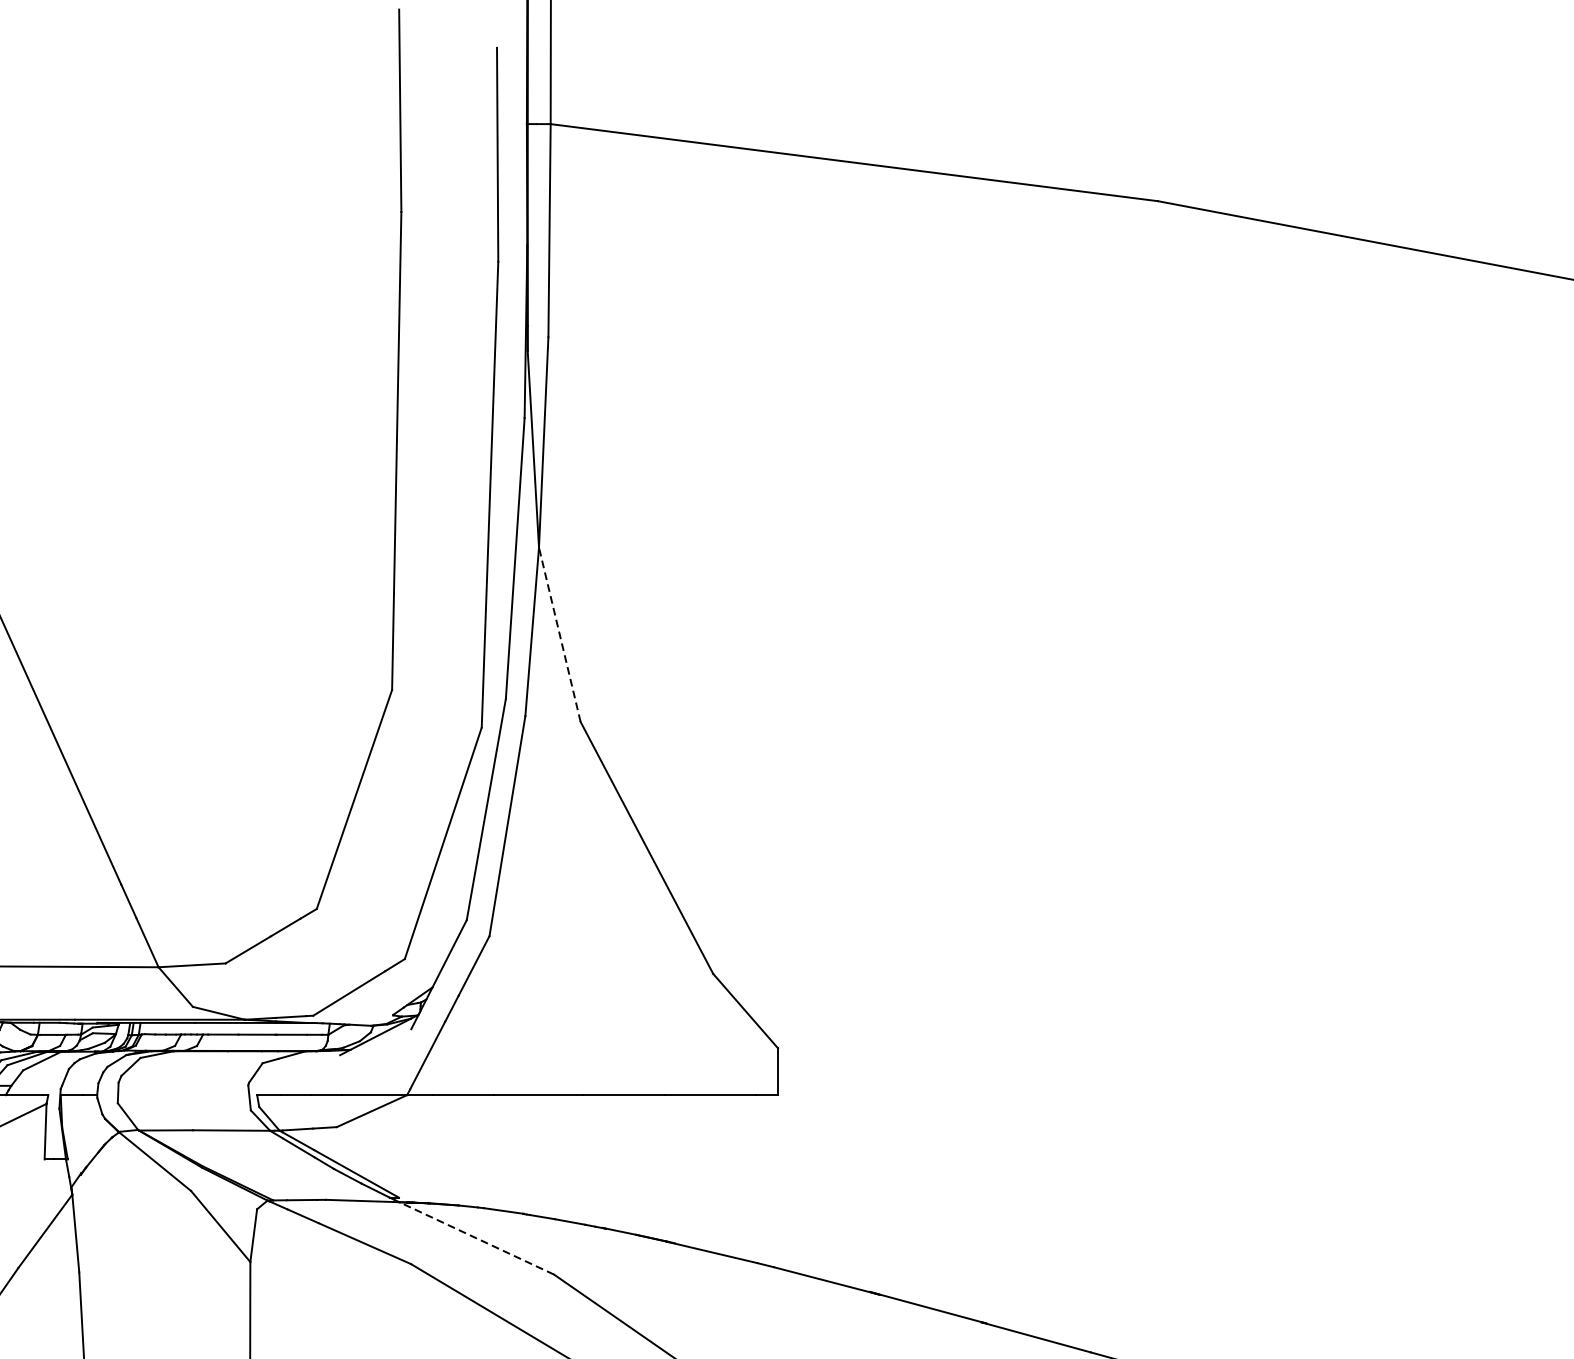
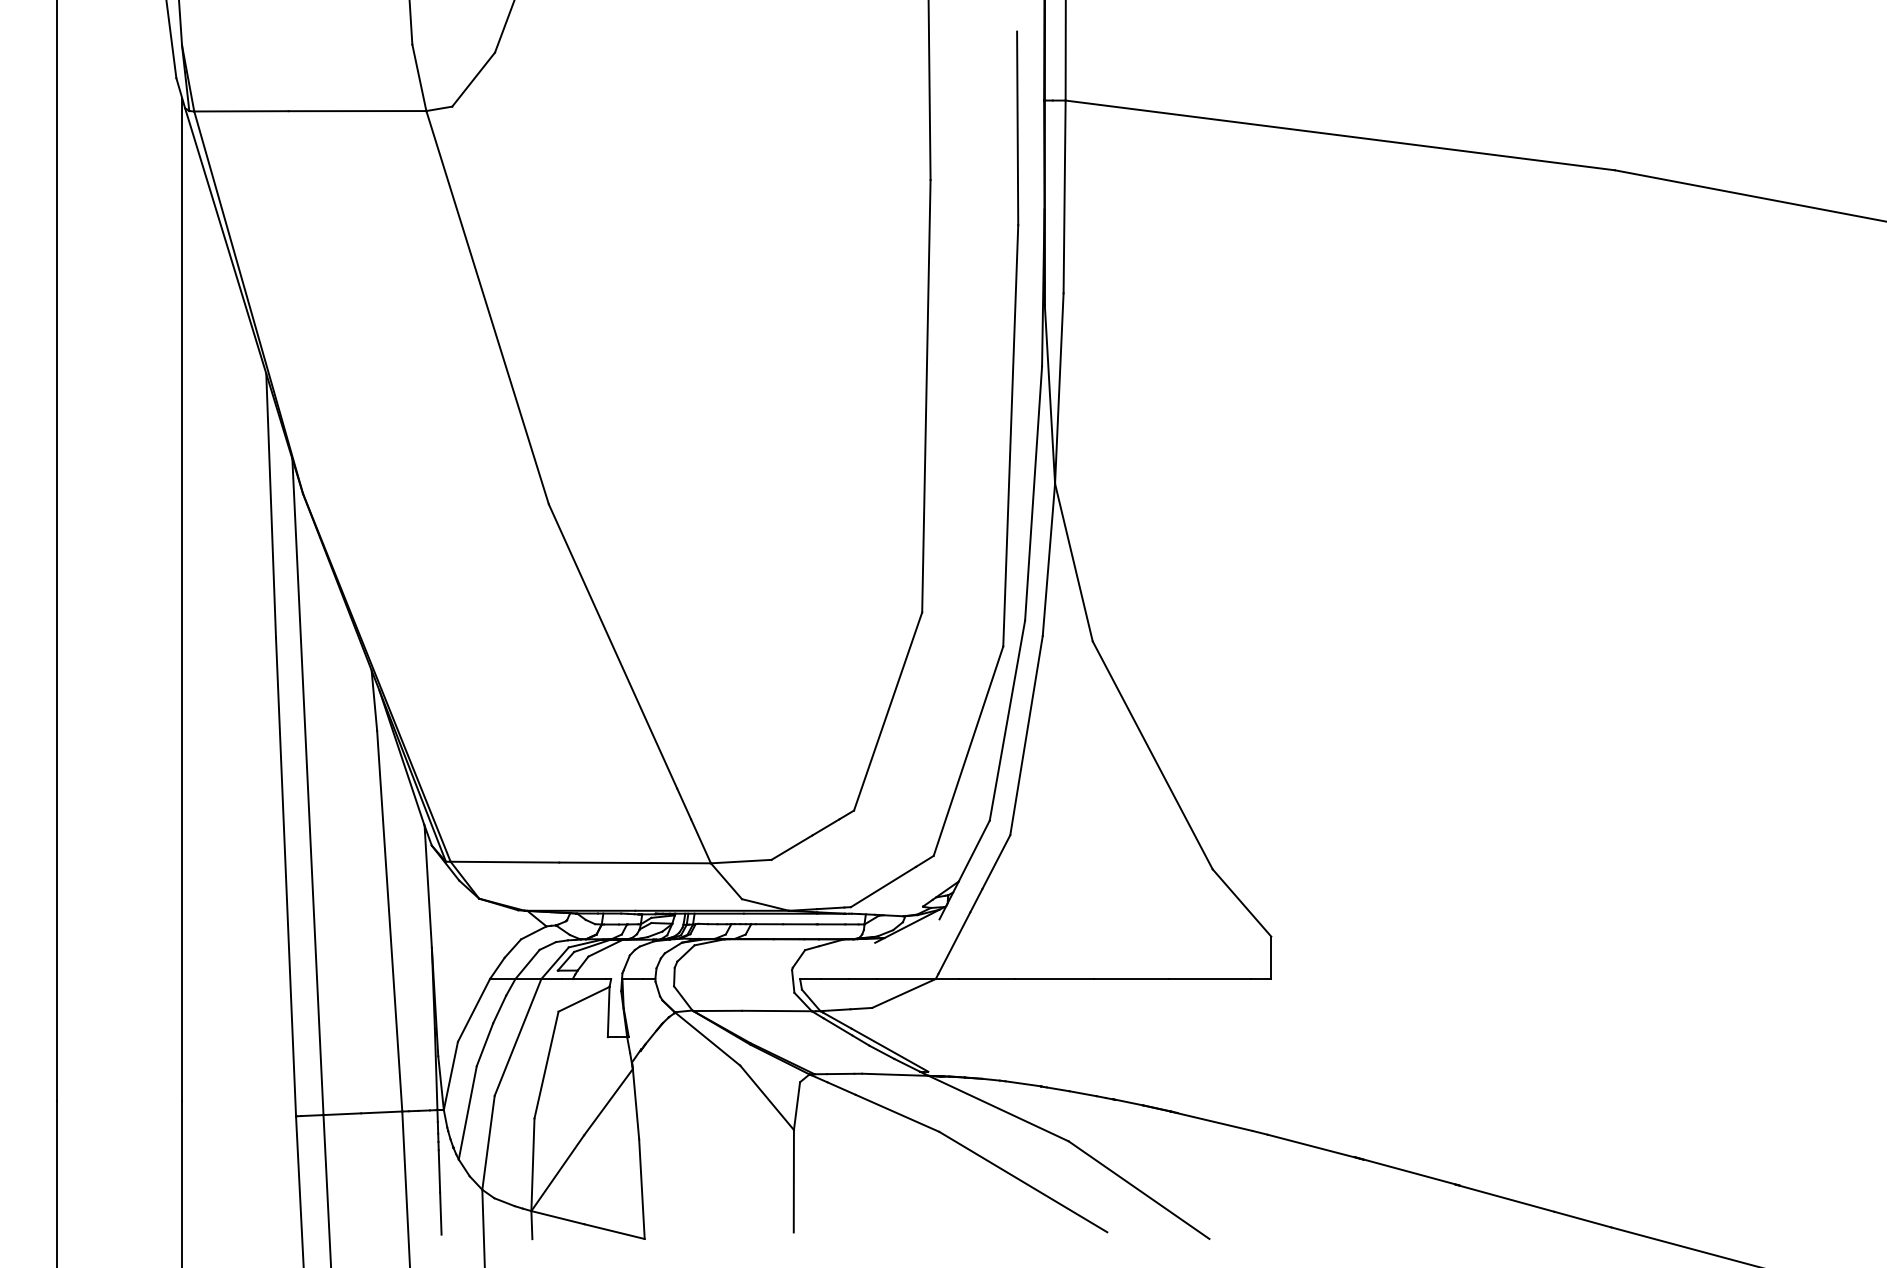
line: (559, 634) -> (1073, 562), dashed -> solid
line: (476, 1238) -> (998, 1108), dashed -> solid

